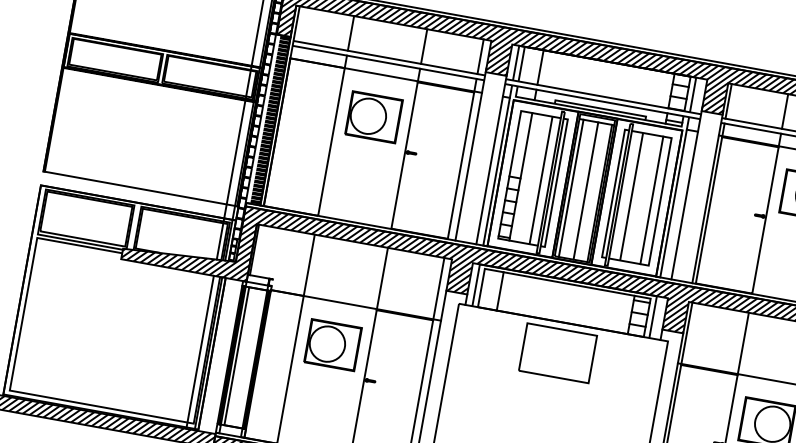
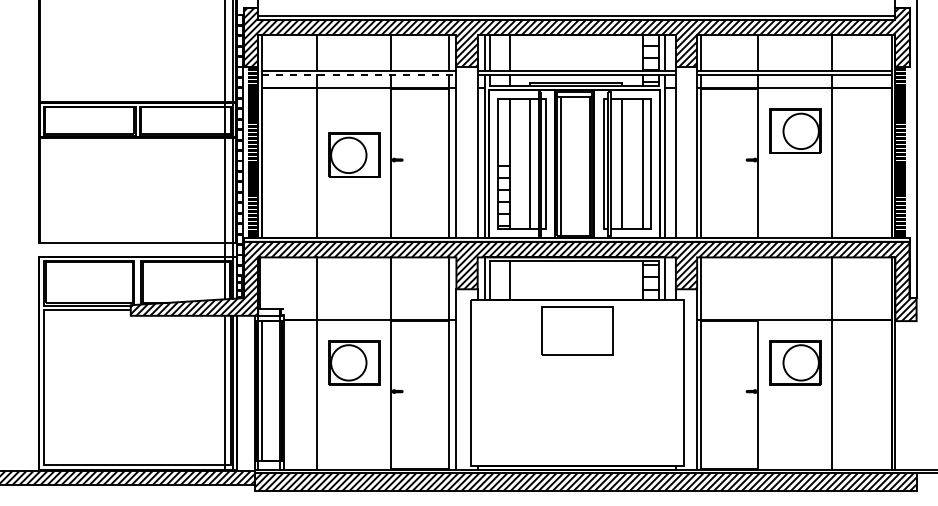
line: (388, 63) -> (359, 75), solid -> dashed
part: (374, 116) -> (354, 154), moved
line: (586, 191) -> (576, 166), removed
line: (743, 343) -> (758, 288), removed

